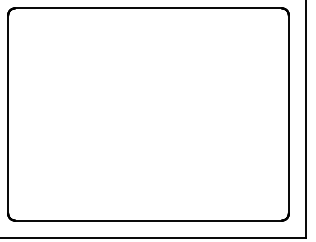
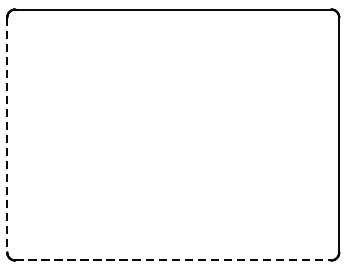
line: (8, 115) -> (7, 136), solid -> dashed
line: (149, 220) -> (174, 260), solid -> dashed

